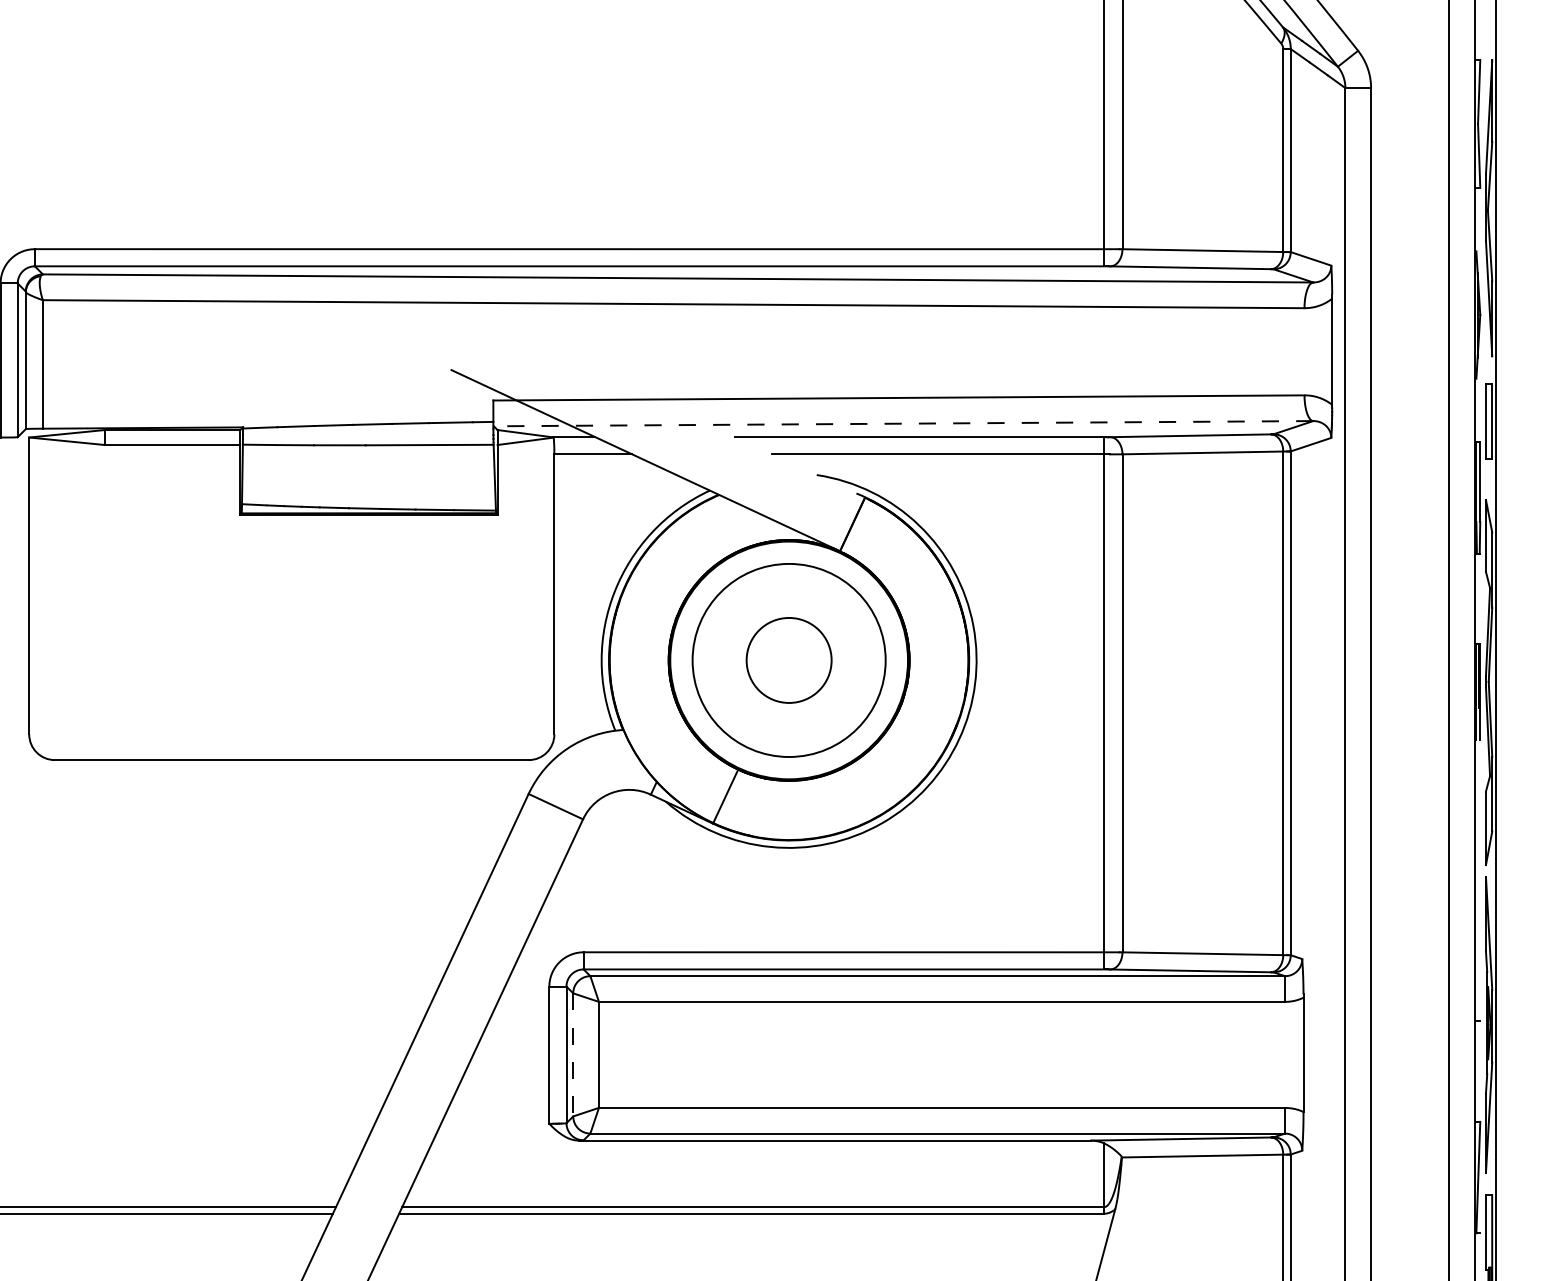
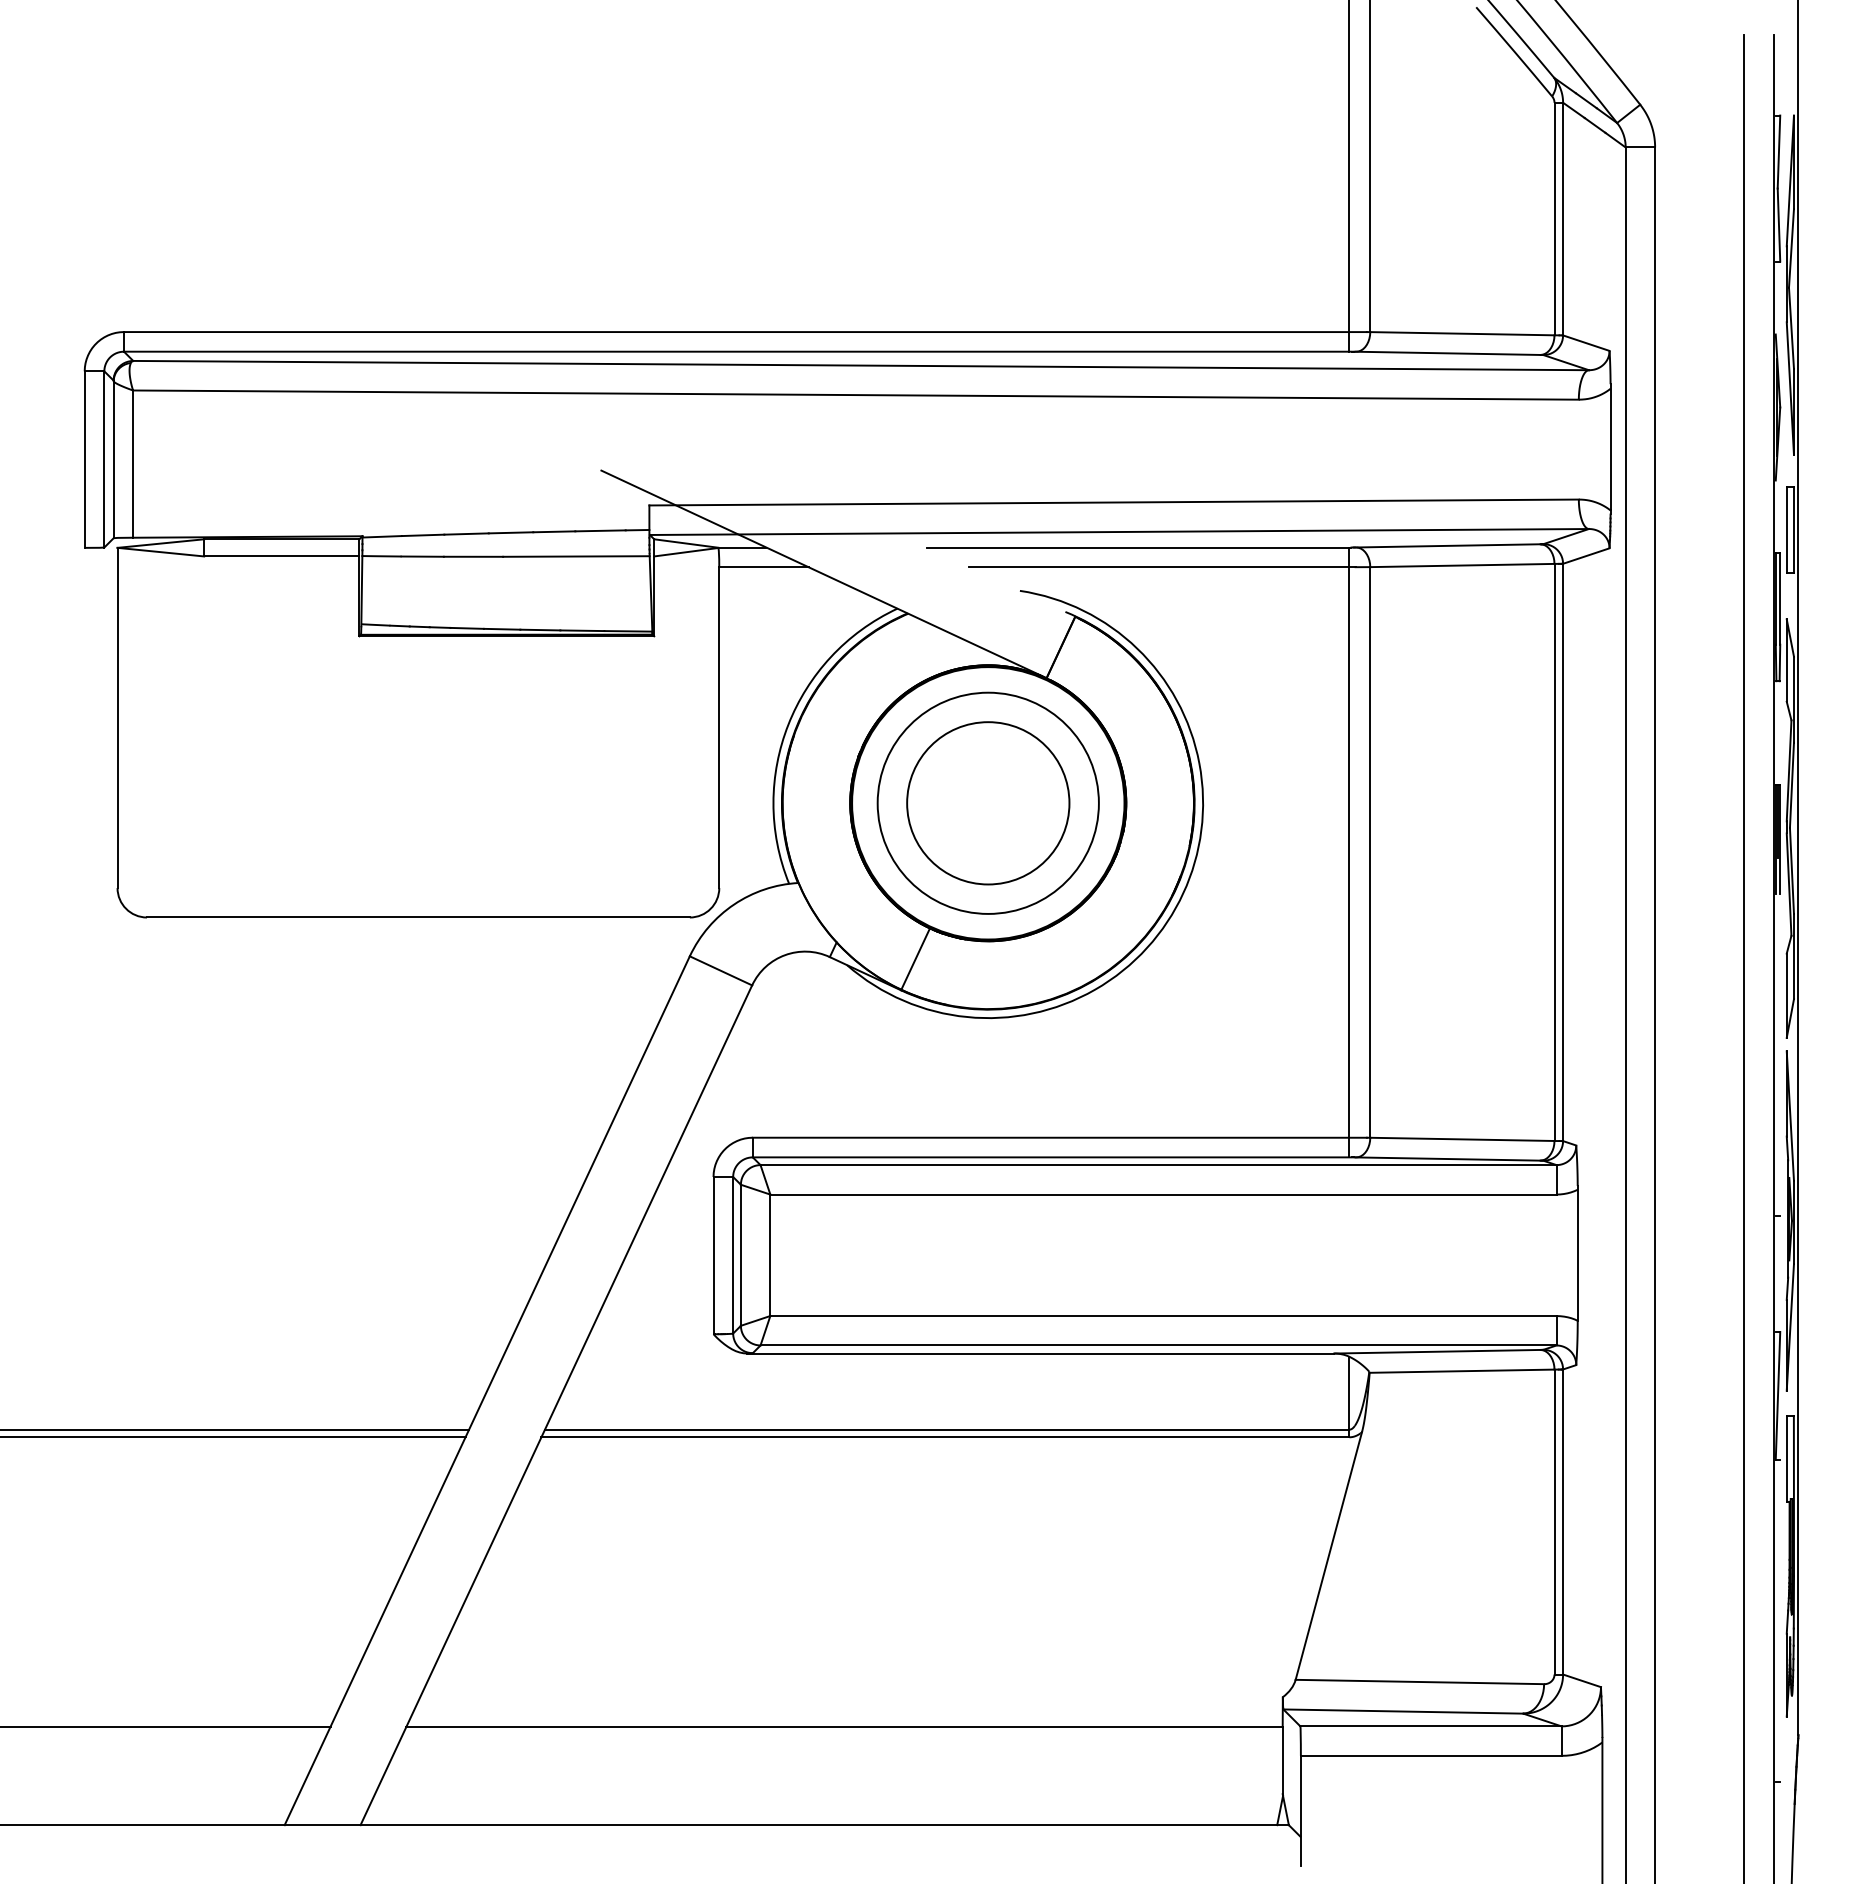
line: (902, 424) -> (1118, 532), dashed -> solid
circle: (789, 660) -> (988, 803), size x1.67
line: (572, 1055) -> (740, 1255), dashed -> solid

